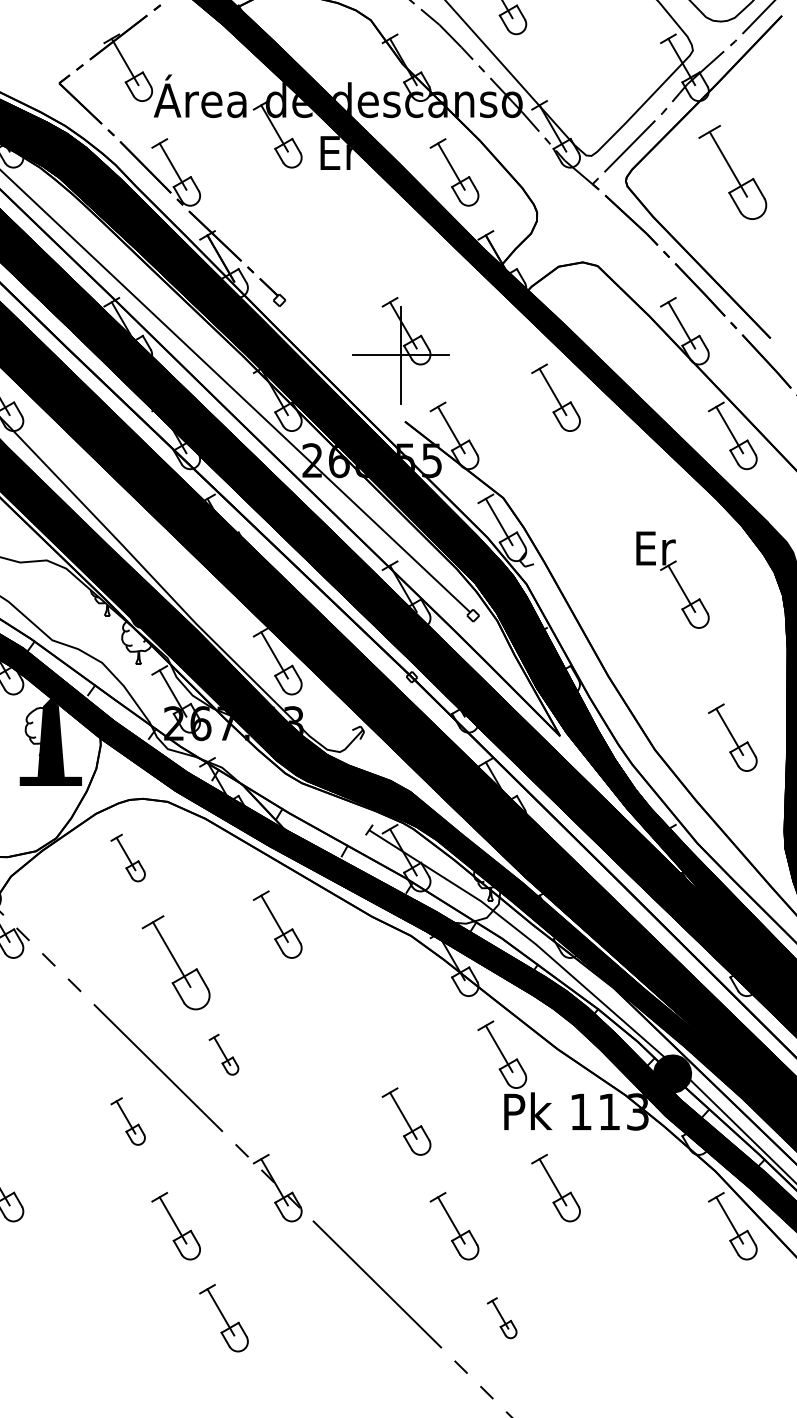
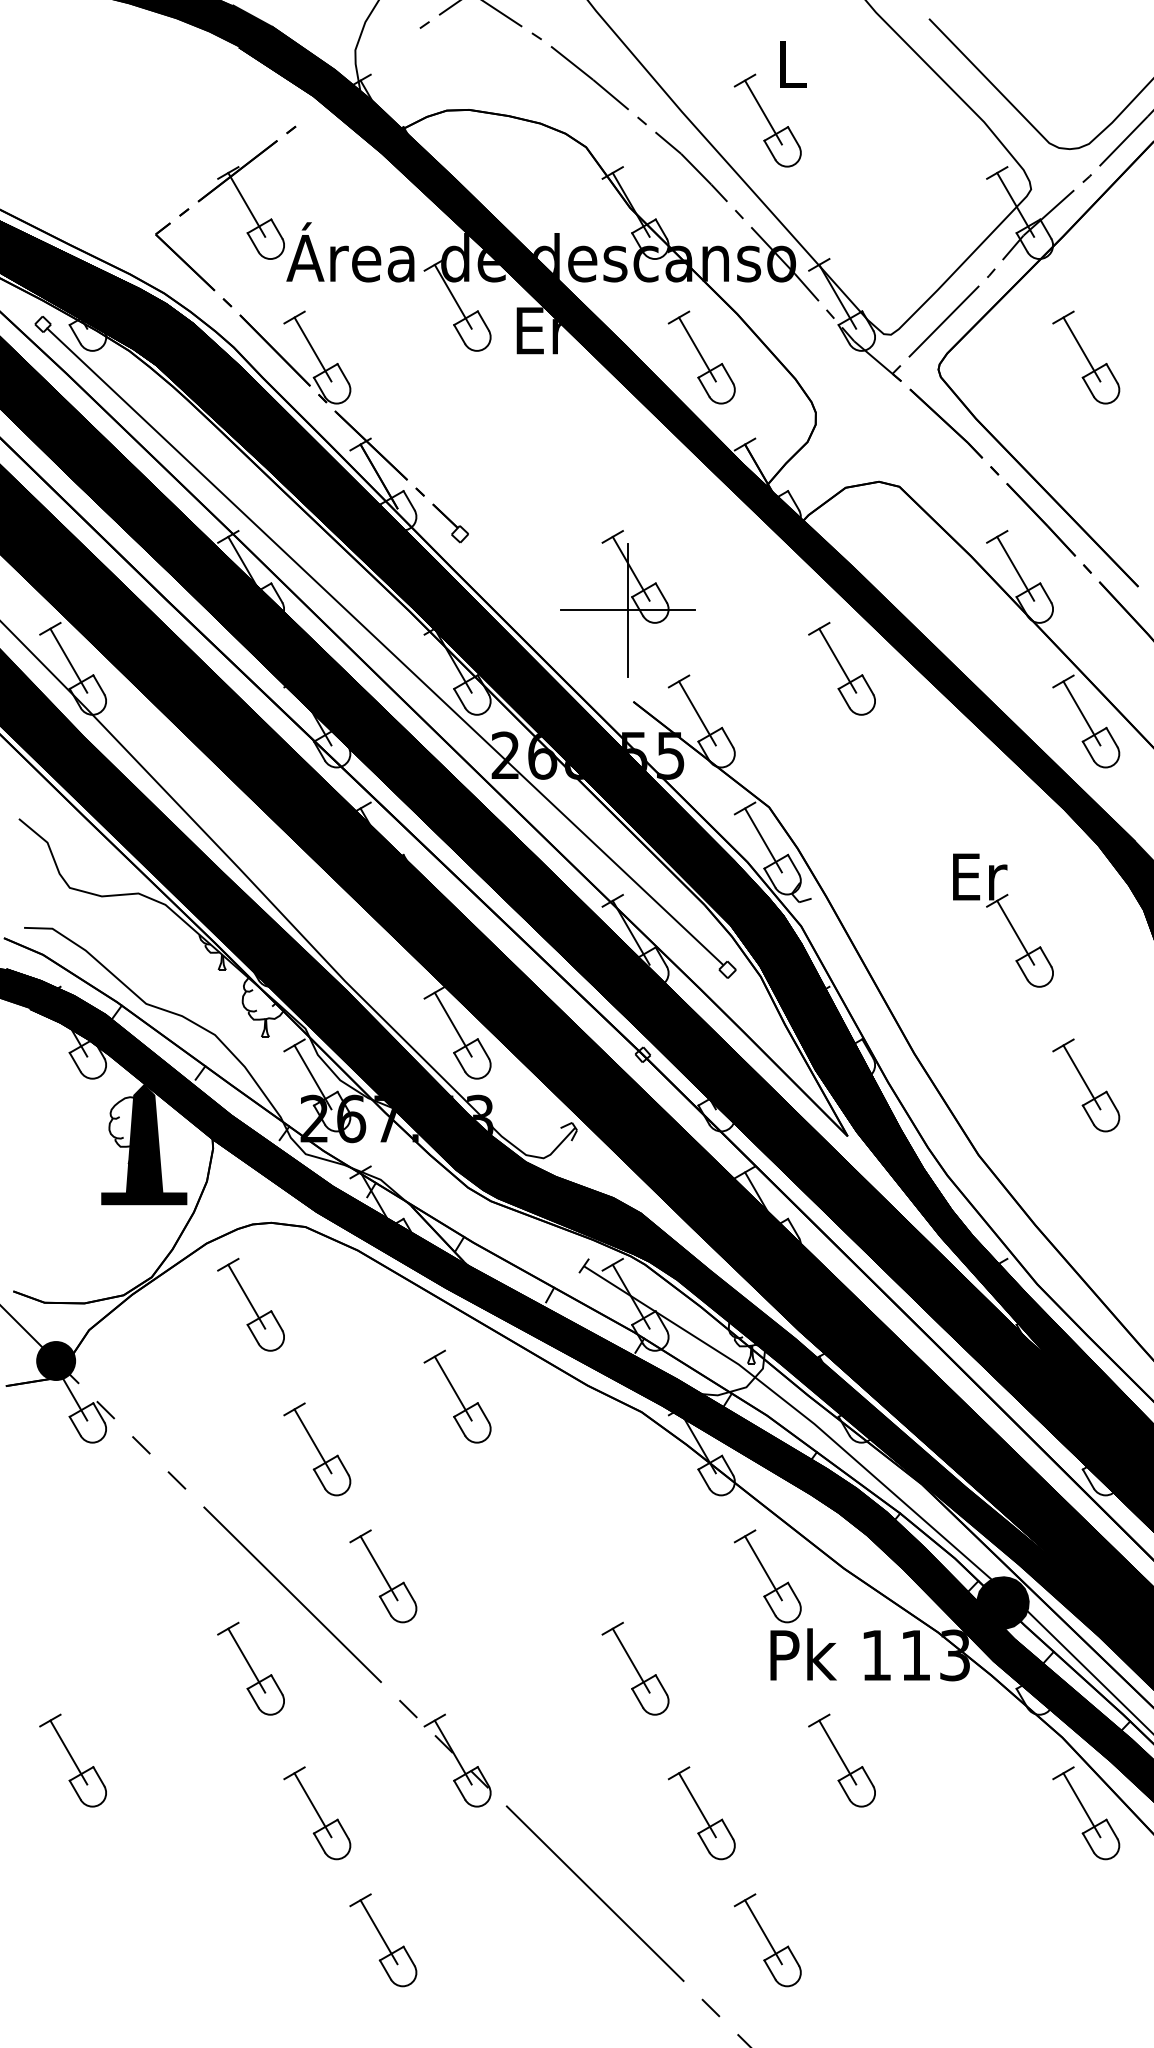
part: (733, 172) -> (1086, 357), size x0.71
part: (733, 737) -> (1086, 1085), moved
part: (127, 857) -> (250, 1304), size x1.43
part: (176, 962) -> (317, 1449), size x0.71
part: (224, 1054) -> (383, 1576), size x1.67
part: (127, 1121) -> (250, 1668), size x1.43
part: (502, 1318) -> (767, 1940), size x1.67

